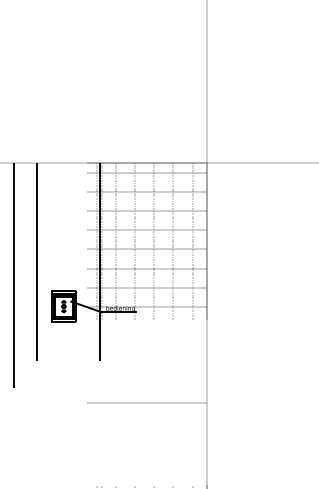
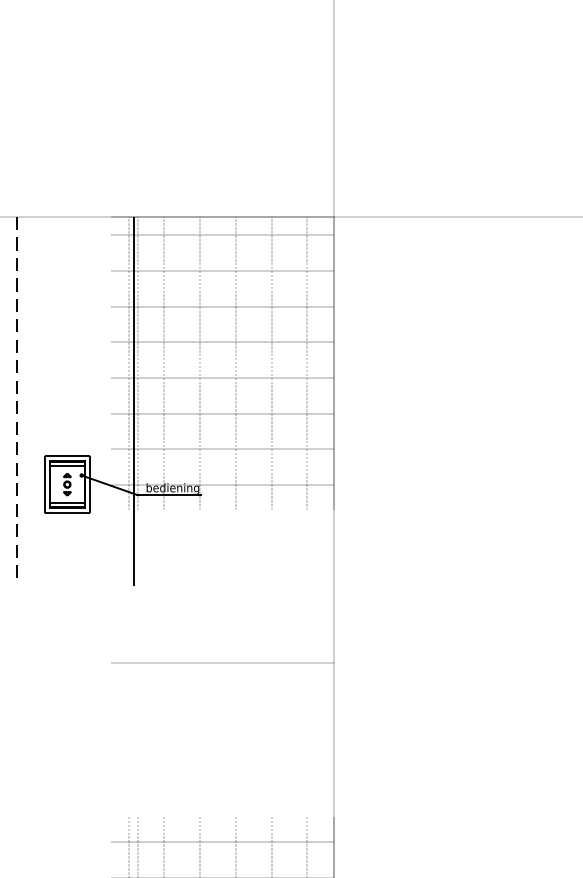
line: (36, 261) -> (16, 400), solid -> dashed

